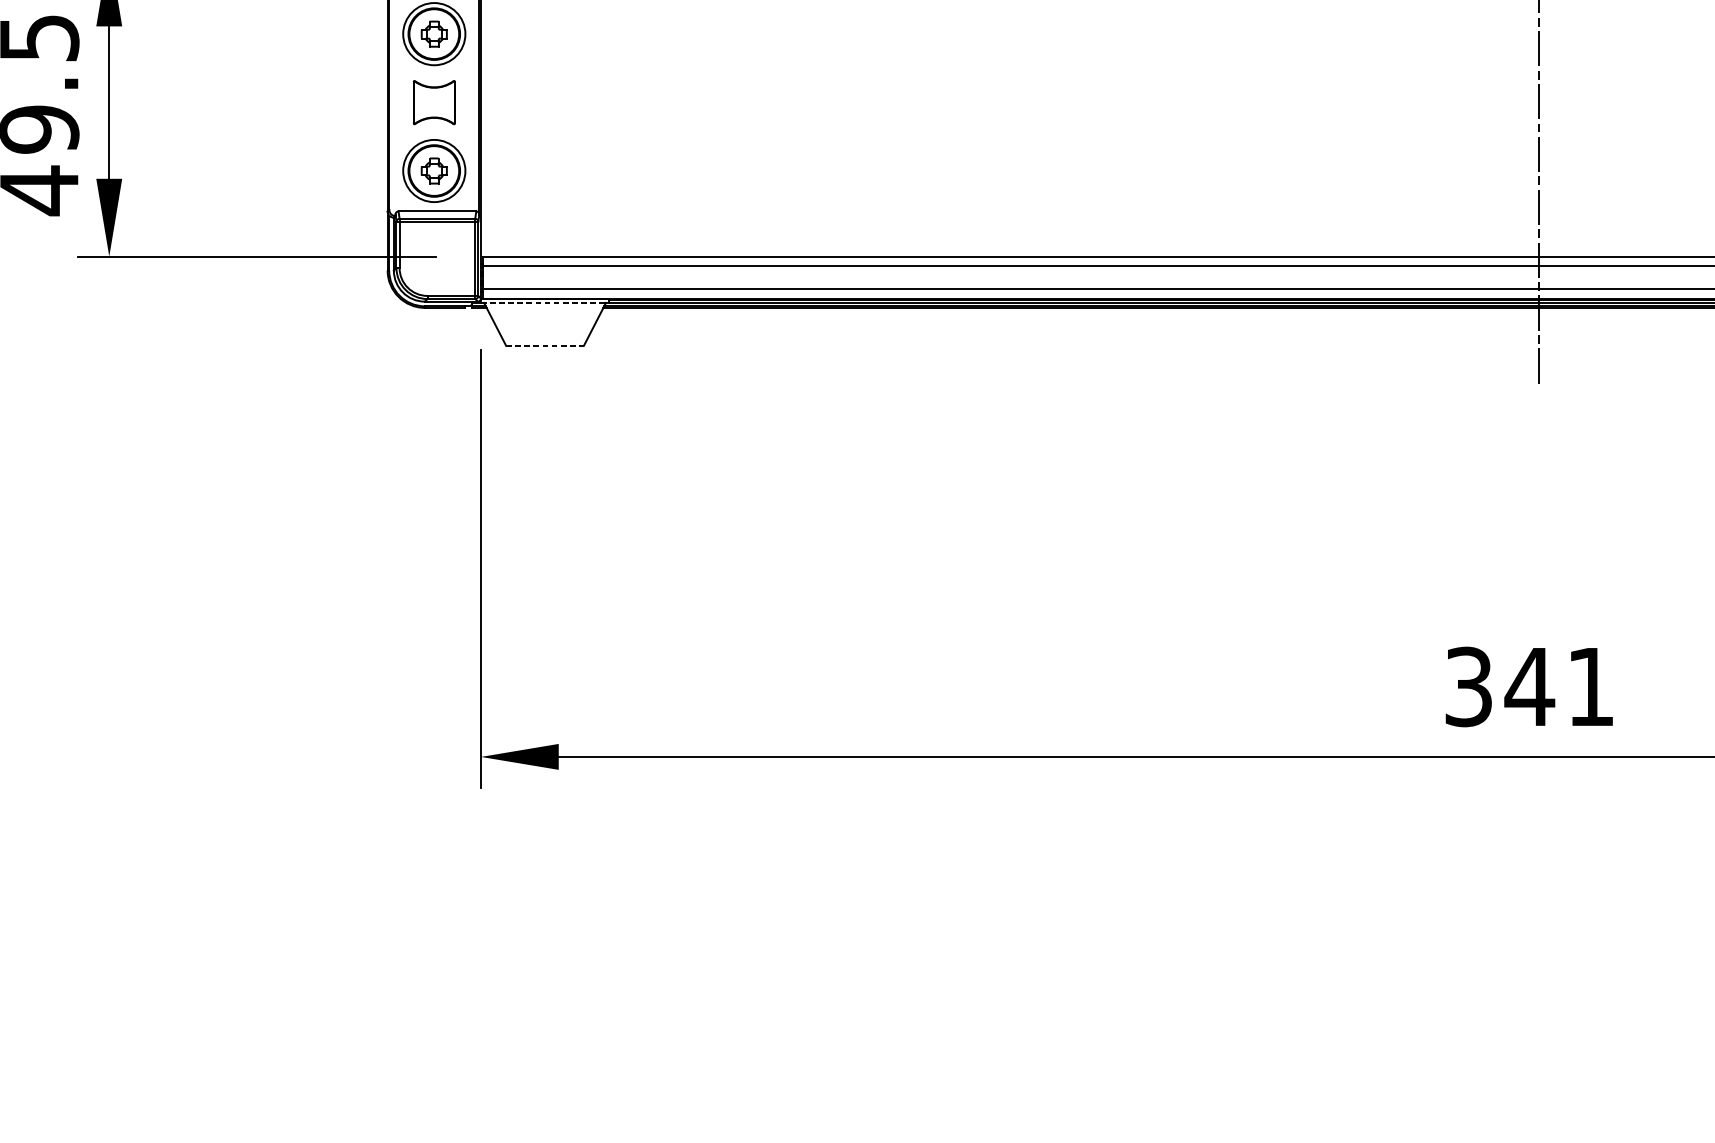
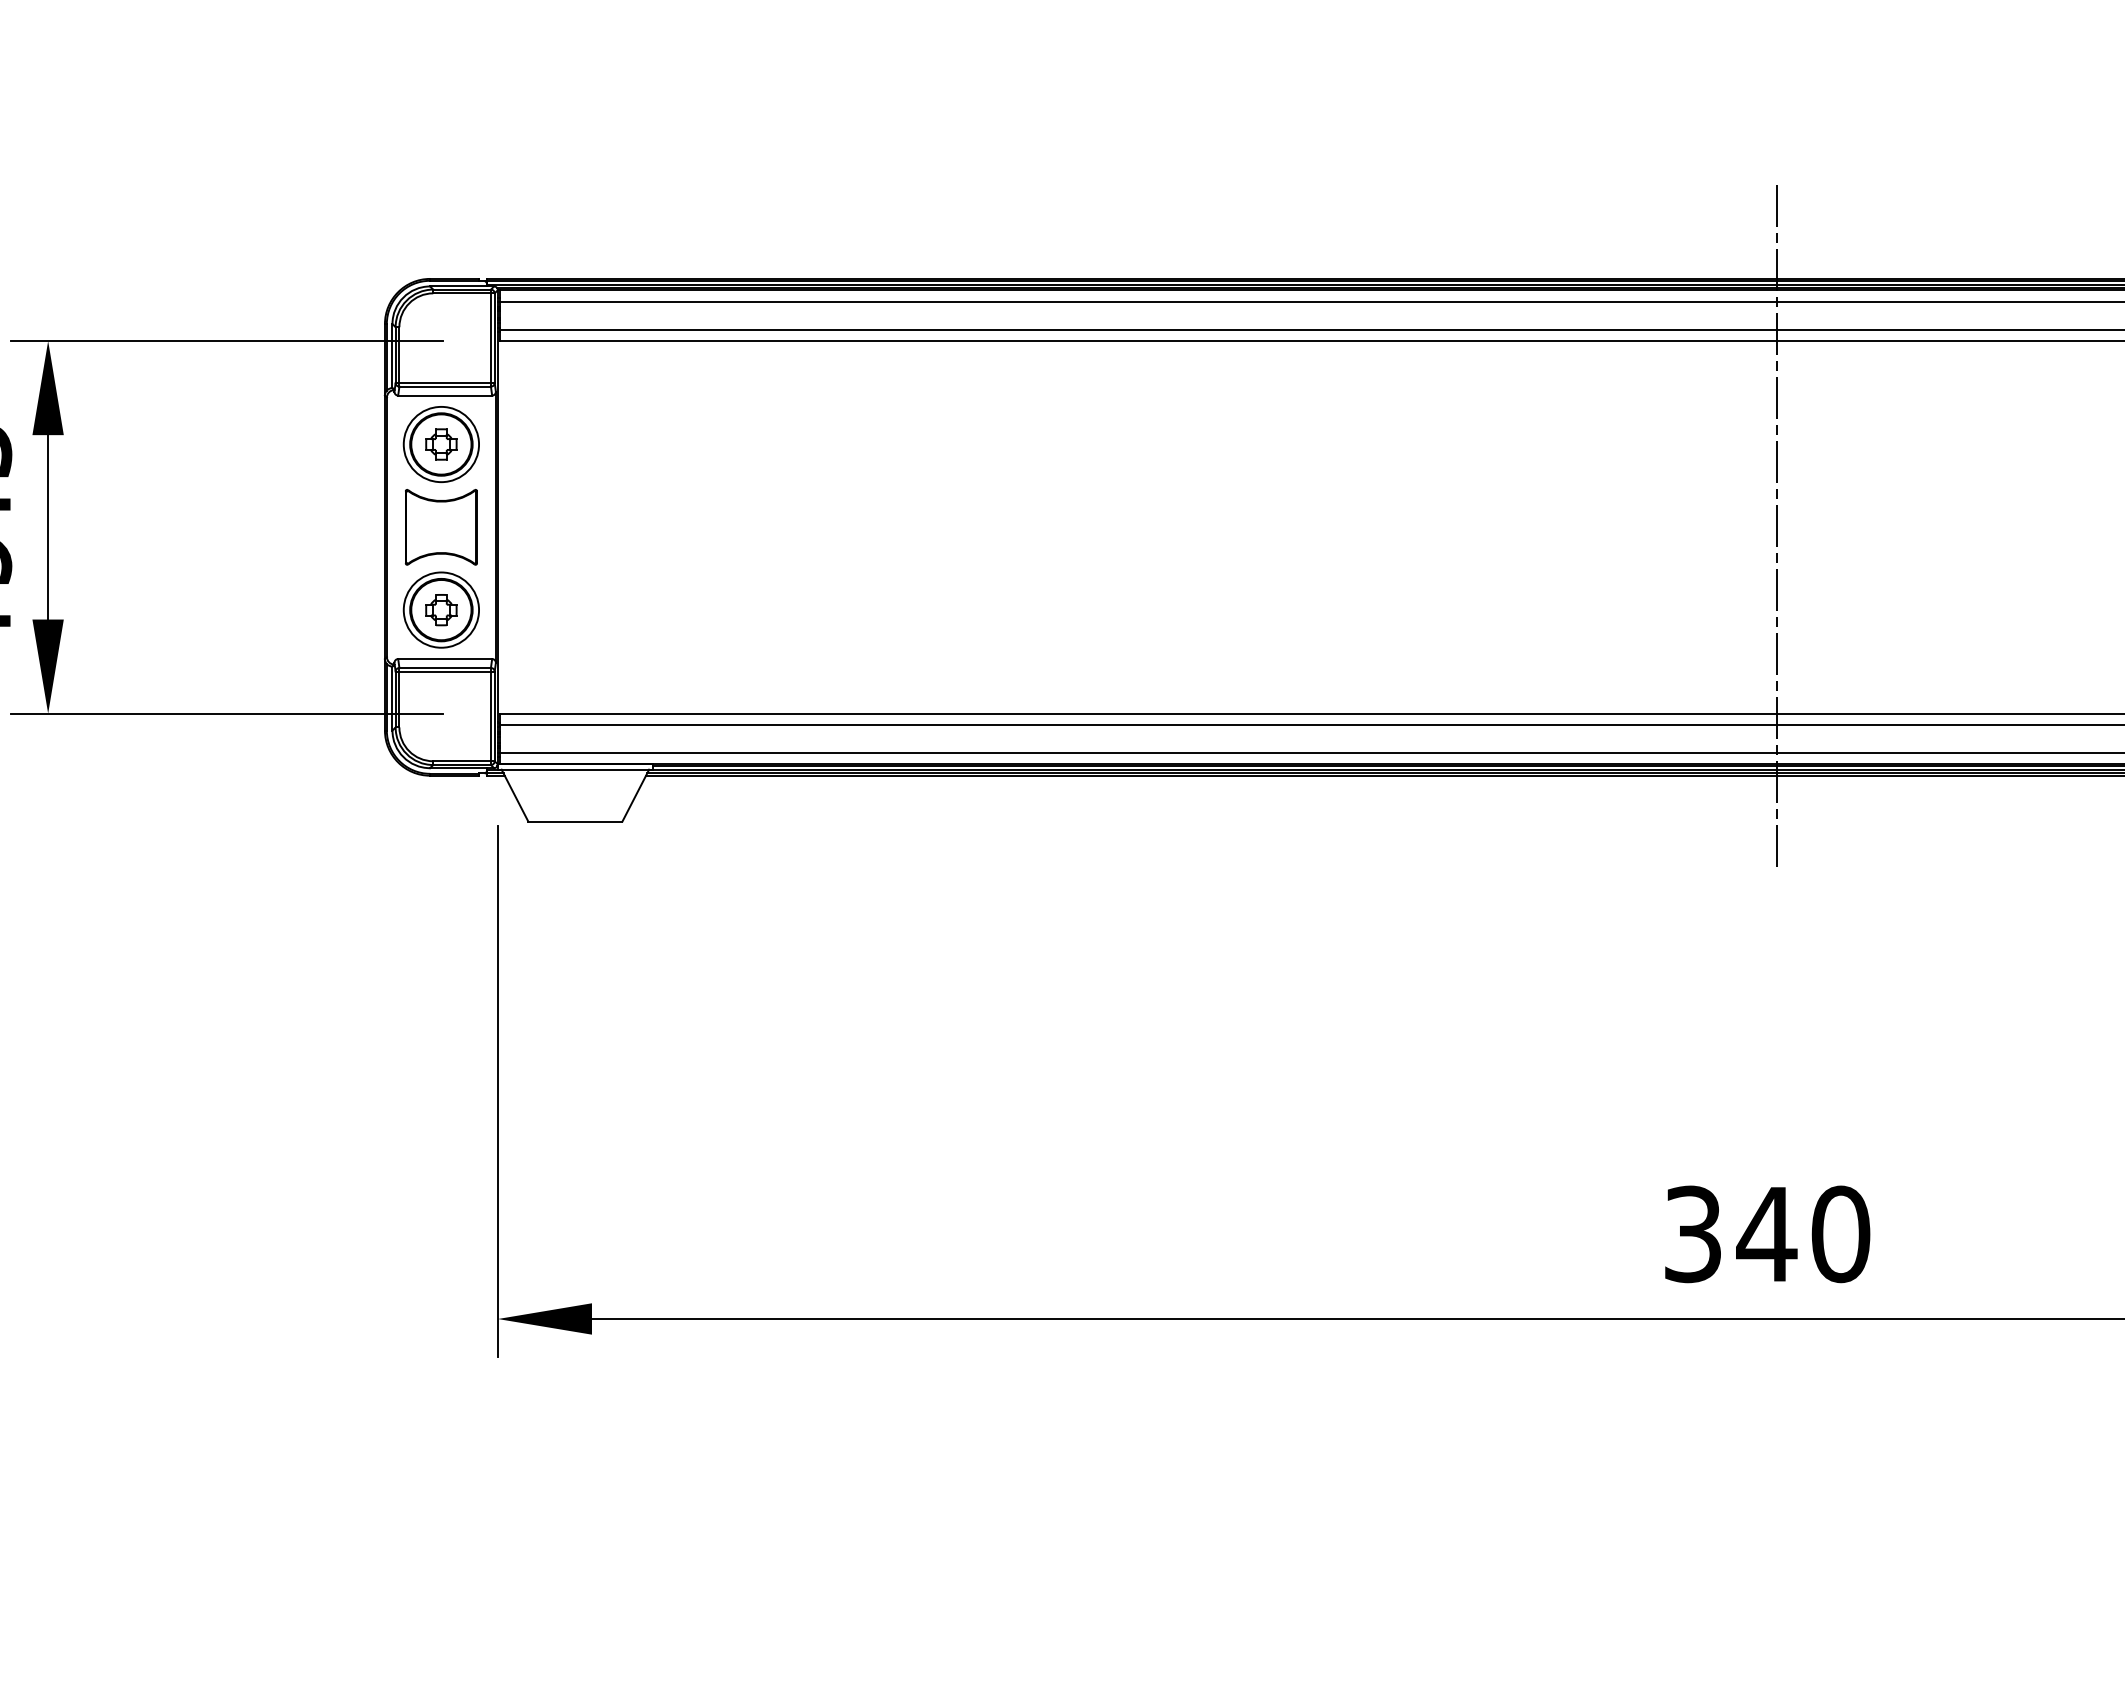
part: (434, 102) -> (441, 527), size x1.43
line: (545, 302) -> (575, 769), dashed -> solid
line: (545, 345) -> (575, 821), dashed -> solid
text: (1590, 687) -> (1840, 1234), 341 -> 340

